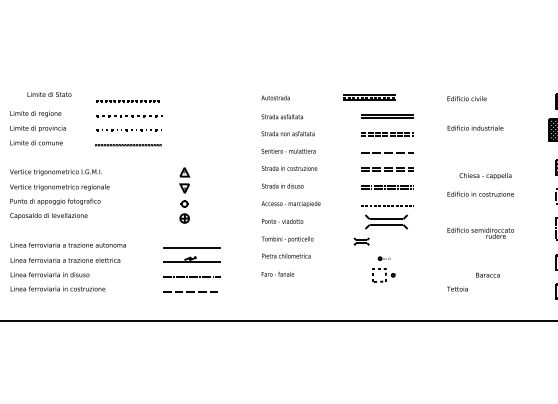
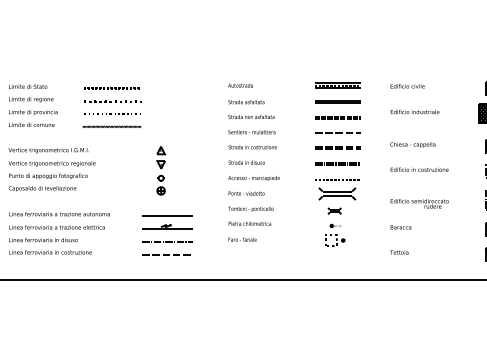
text: (49, 94) -> (28, 86), moved
part: (369, 97) -> (337, 85), moved
text: (485, 175) -> (412, 144), moved
part: (361, 240) -> (334, 210), moved
text: (487, 275) -> (400, 227), moved

